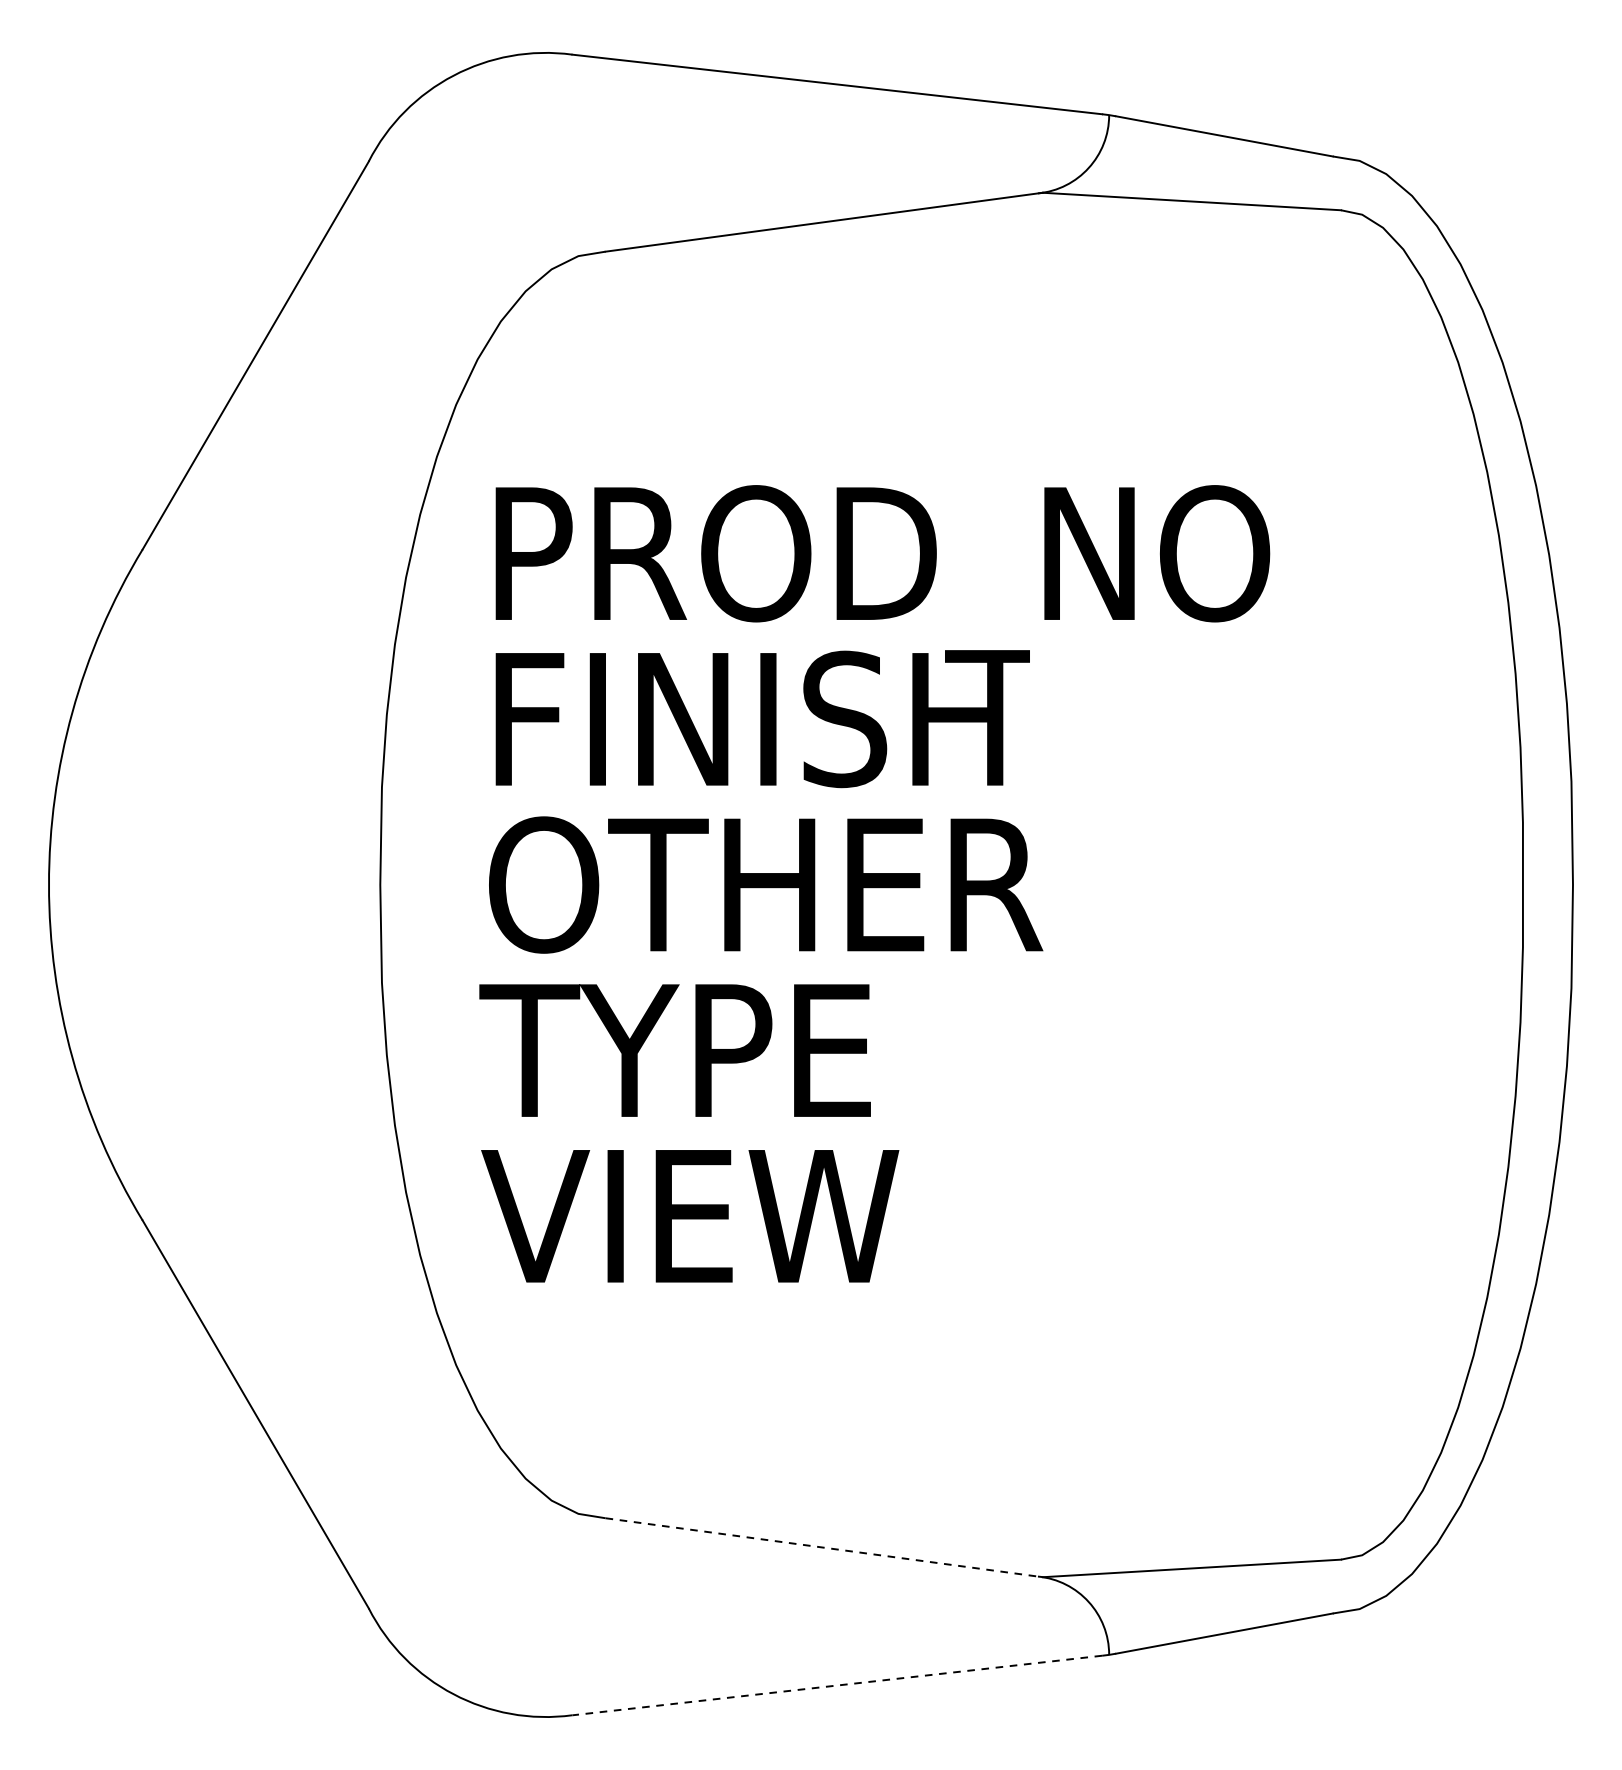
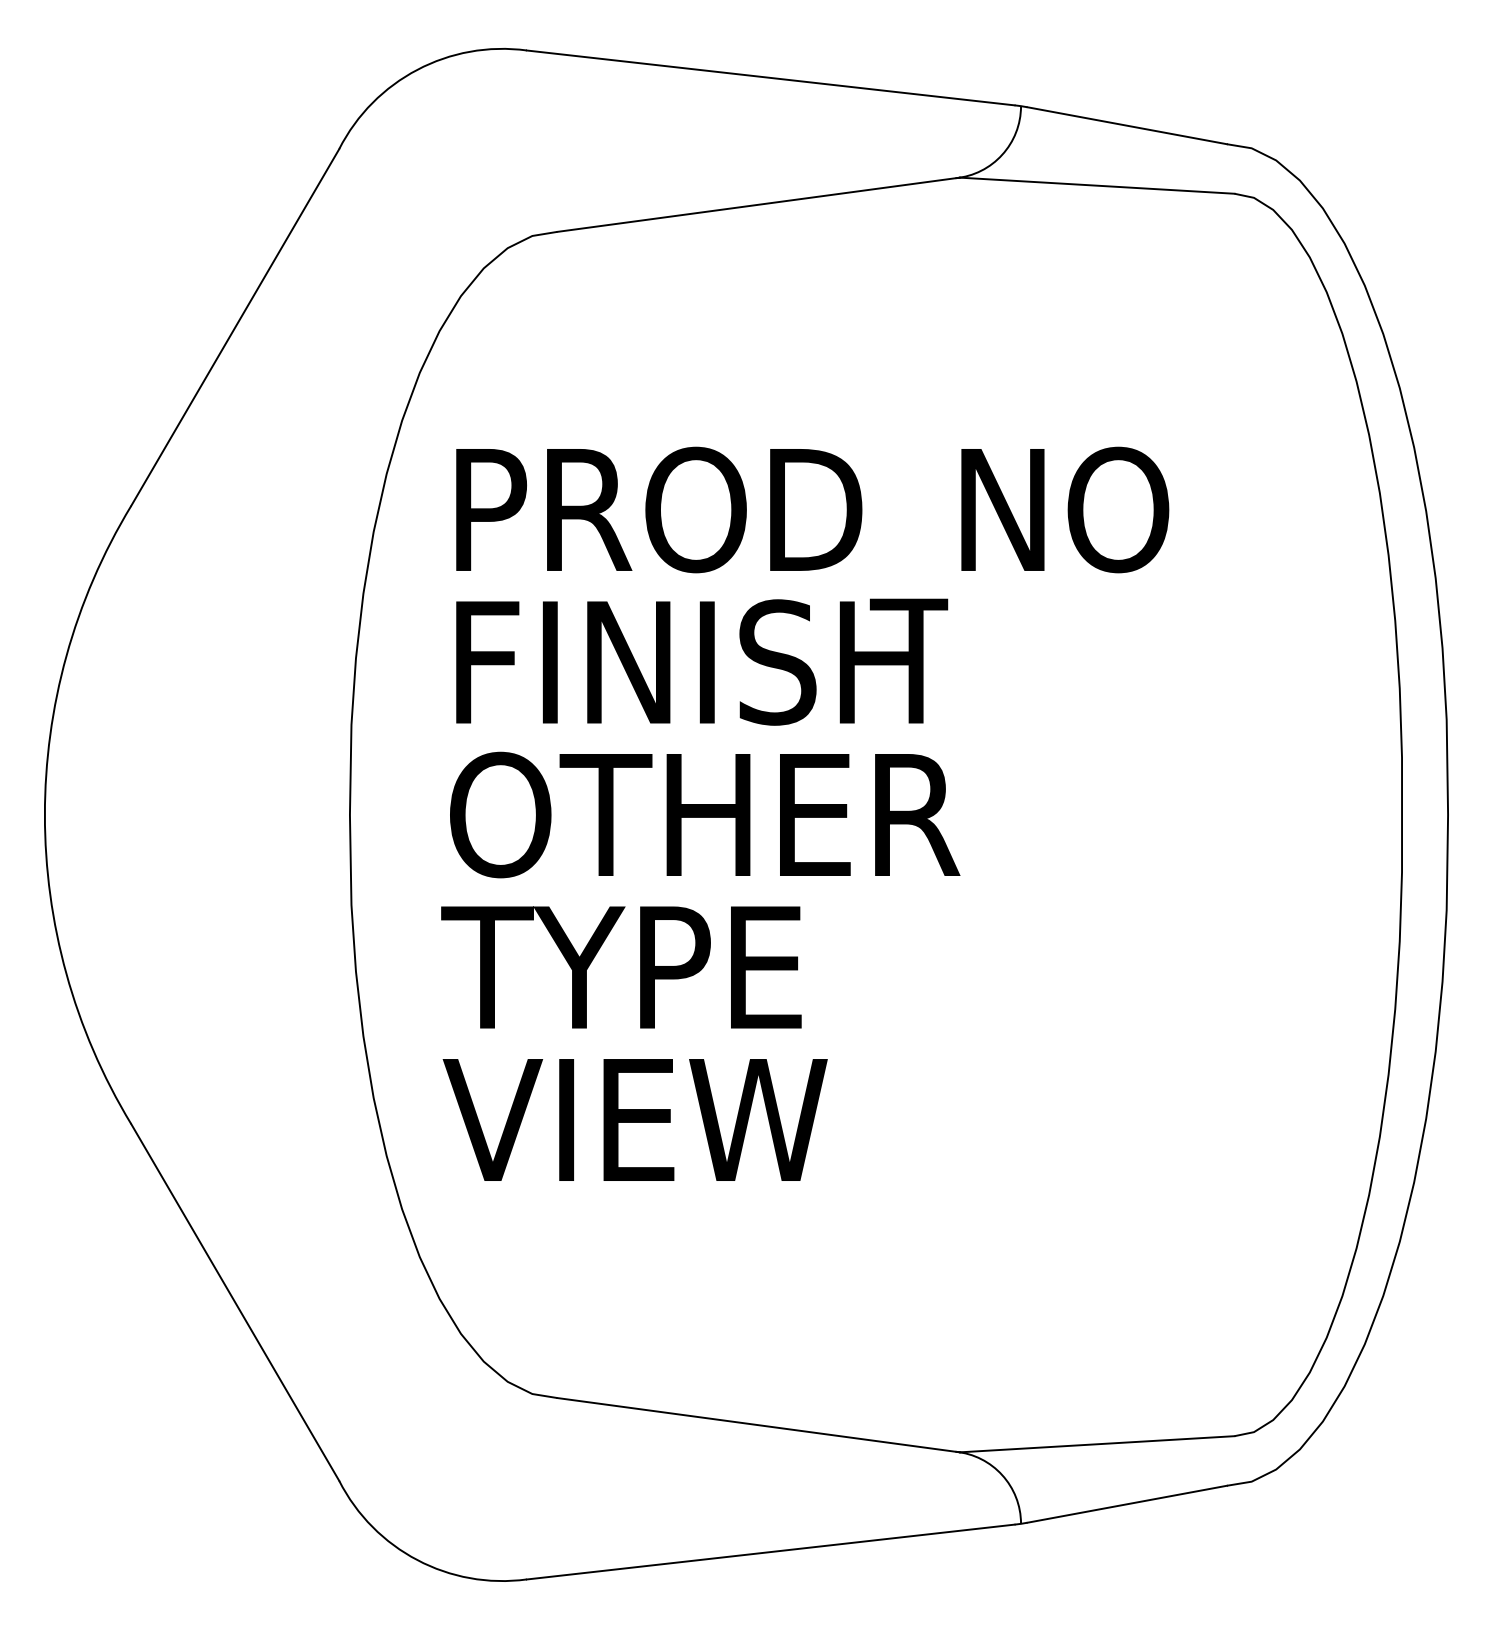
line: (825, 1548) -> (759, 1425), dashed -> solid
line: (837, 1685) -> (770, 1552), dashed -> solid

